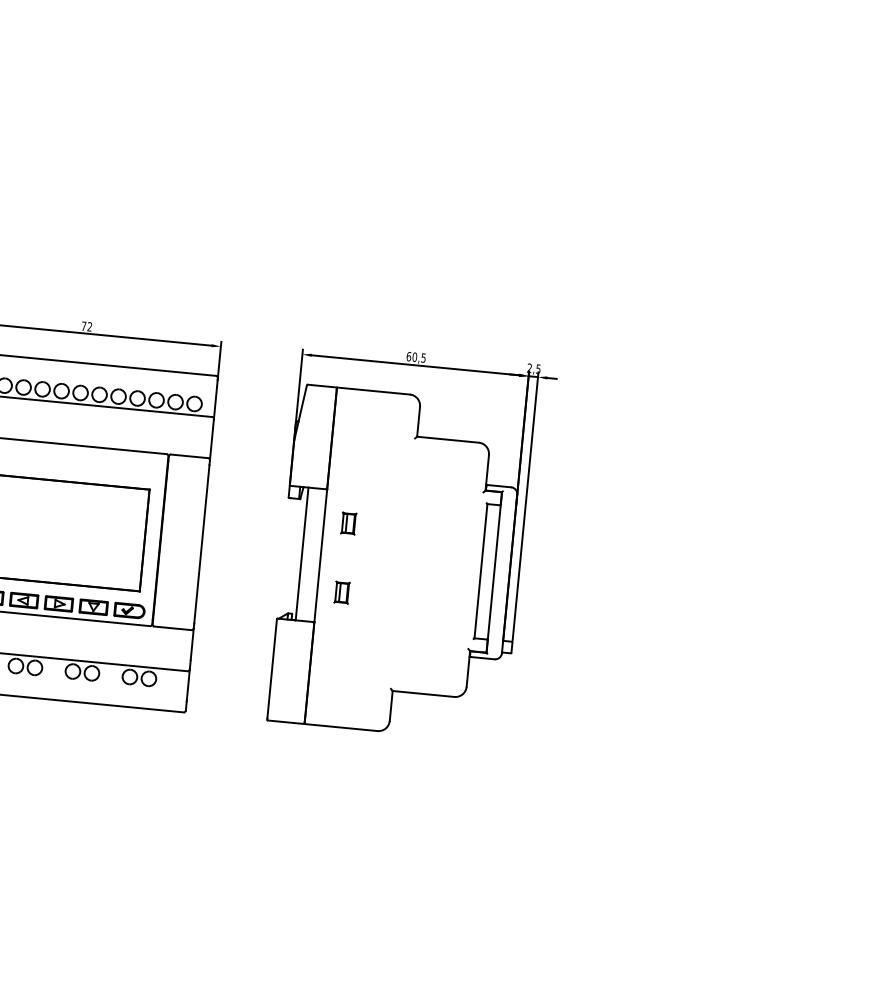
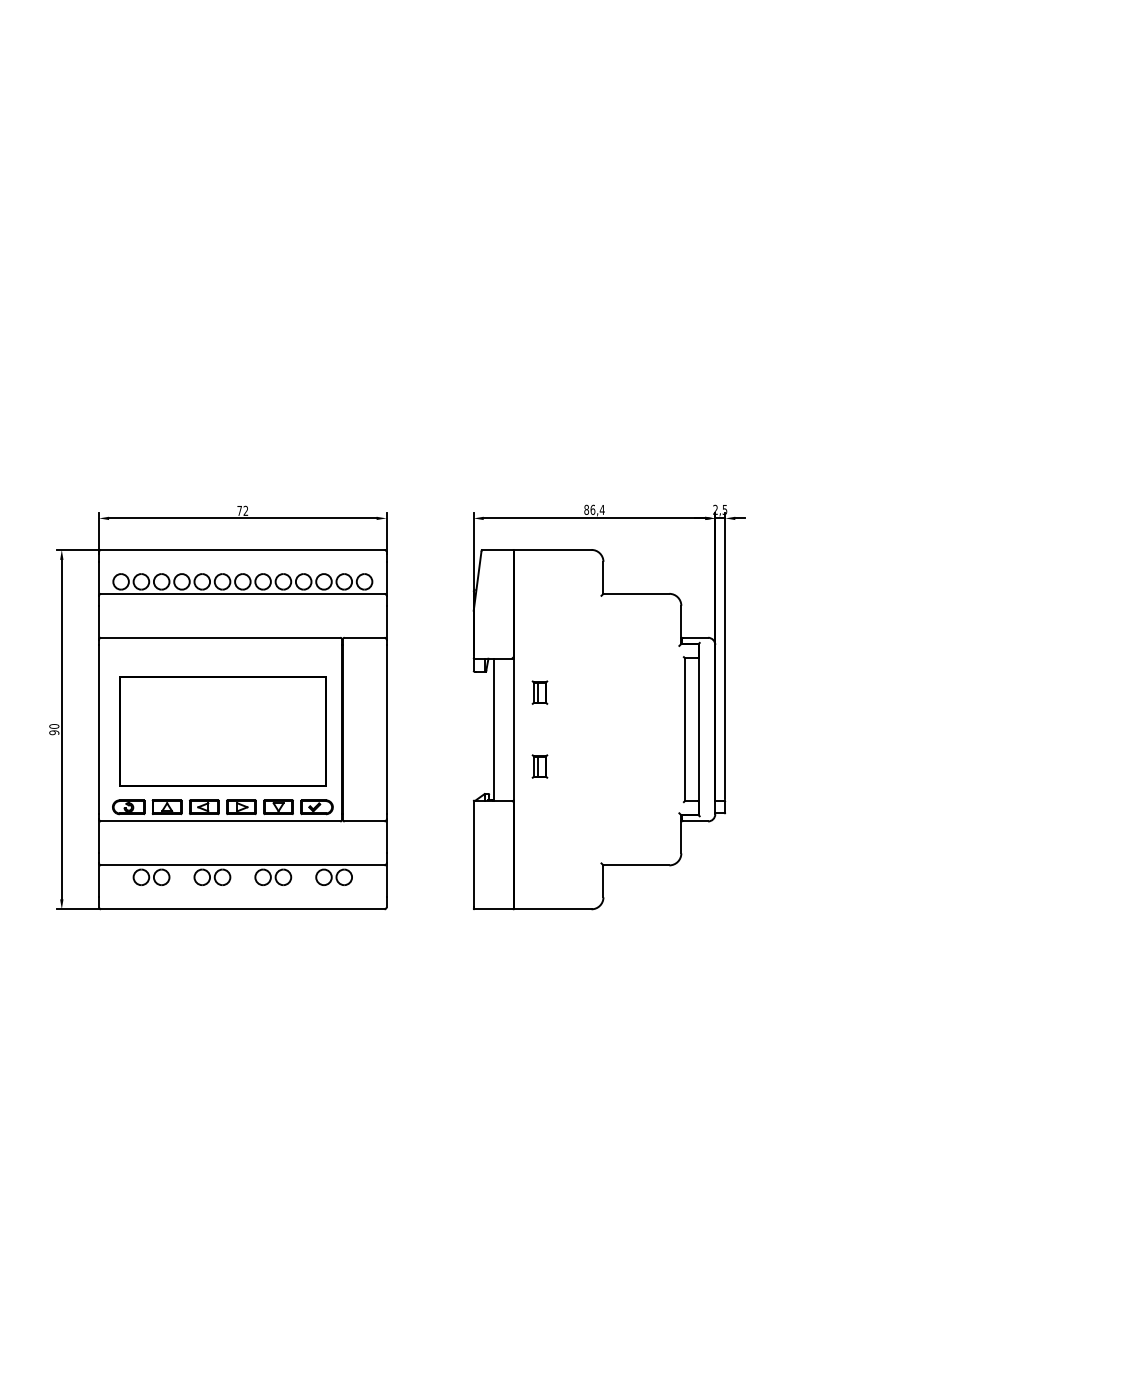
text: (416, 356) -> (594, 509), 60,5 -> 86,4

